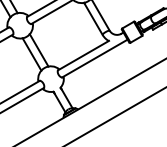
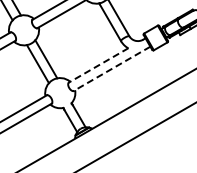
line: (83, 55) -> (98, 65), solid -> dashed
line: (94, 59) -> (111, 69), solid -> dashed

